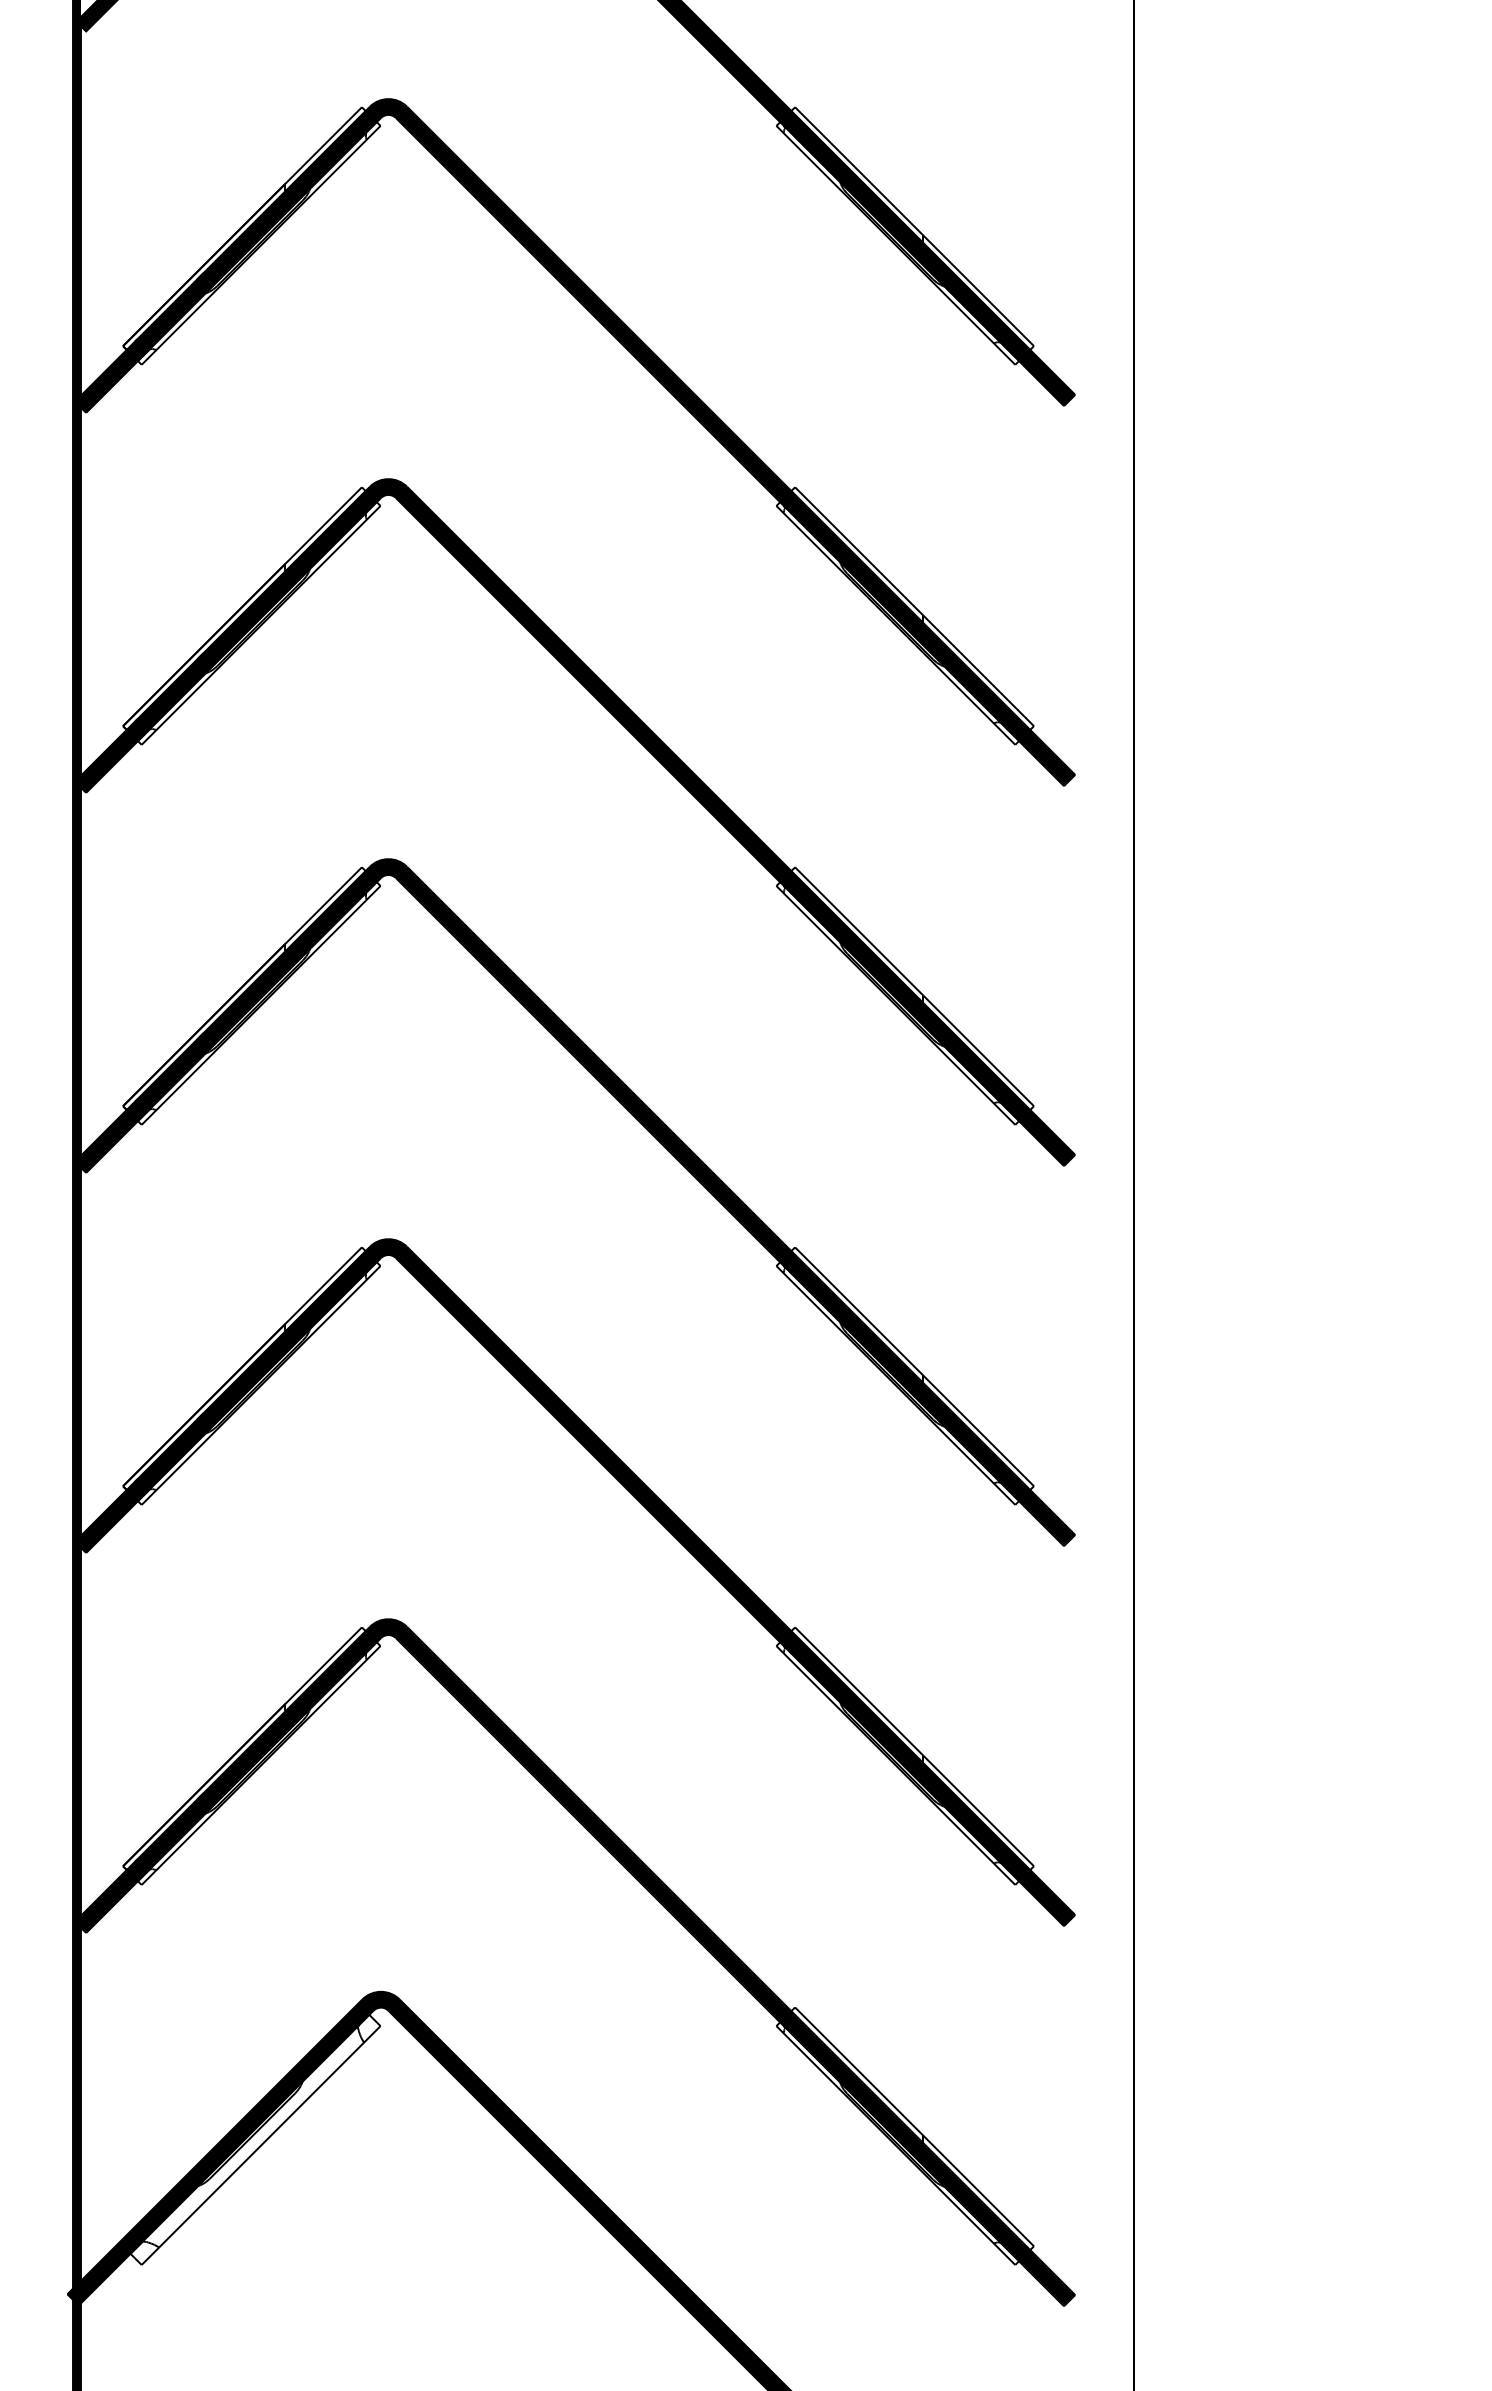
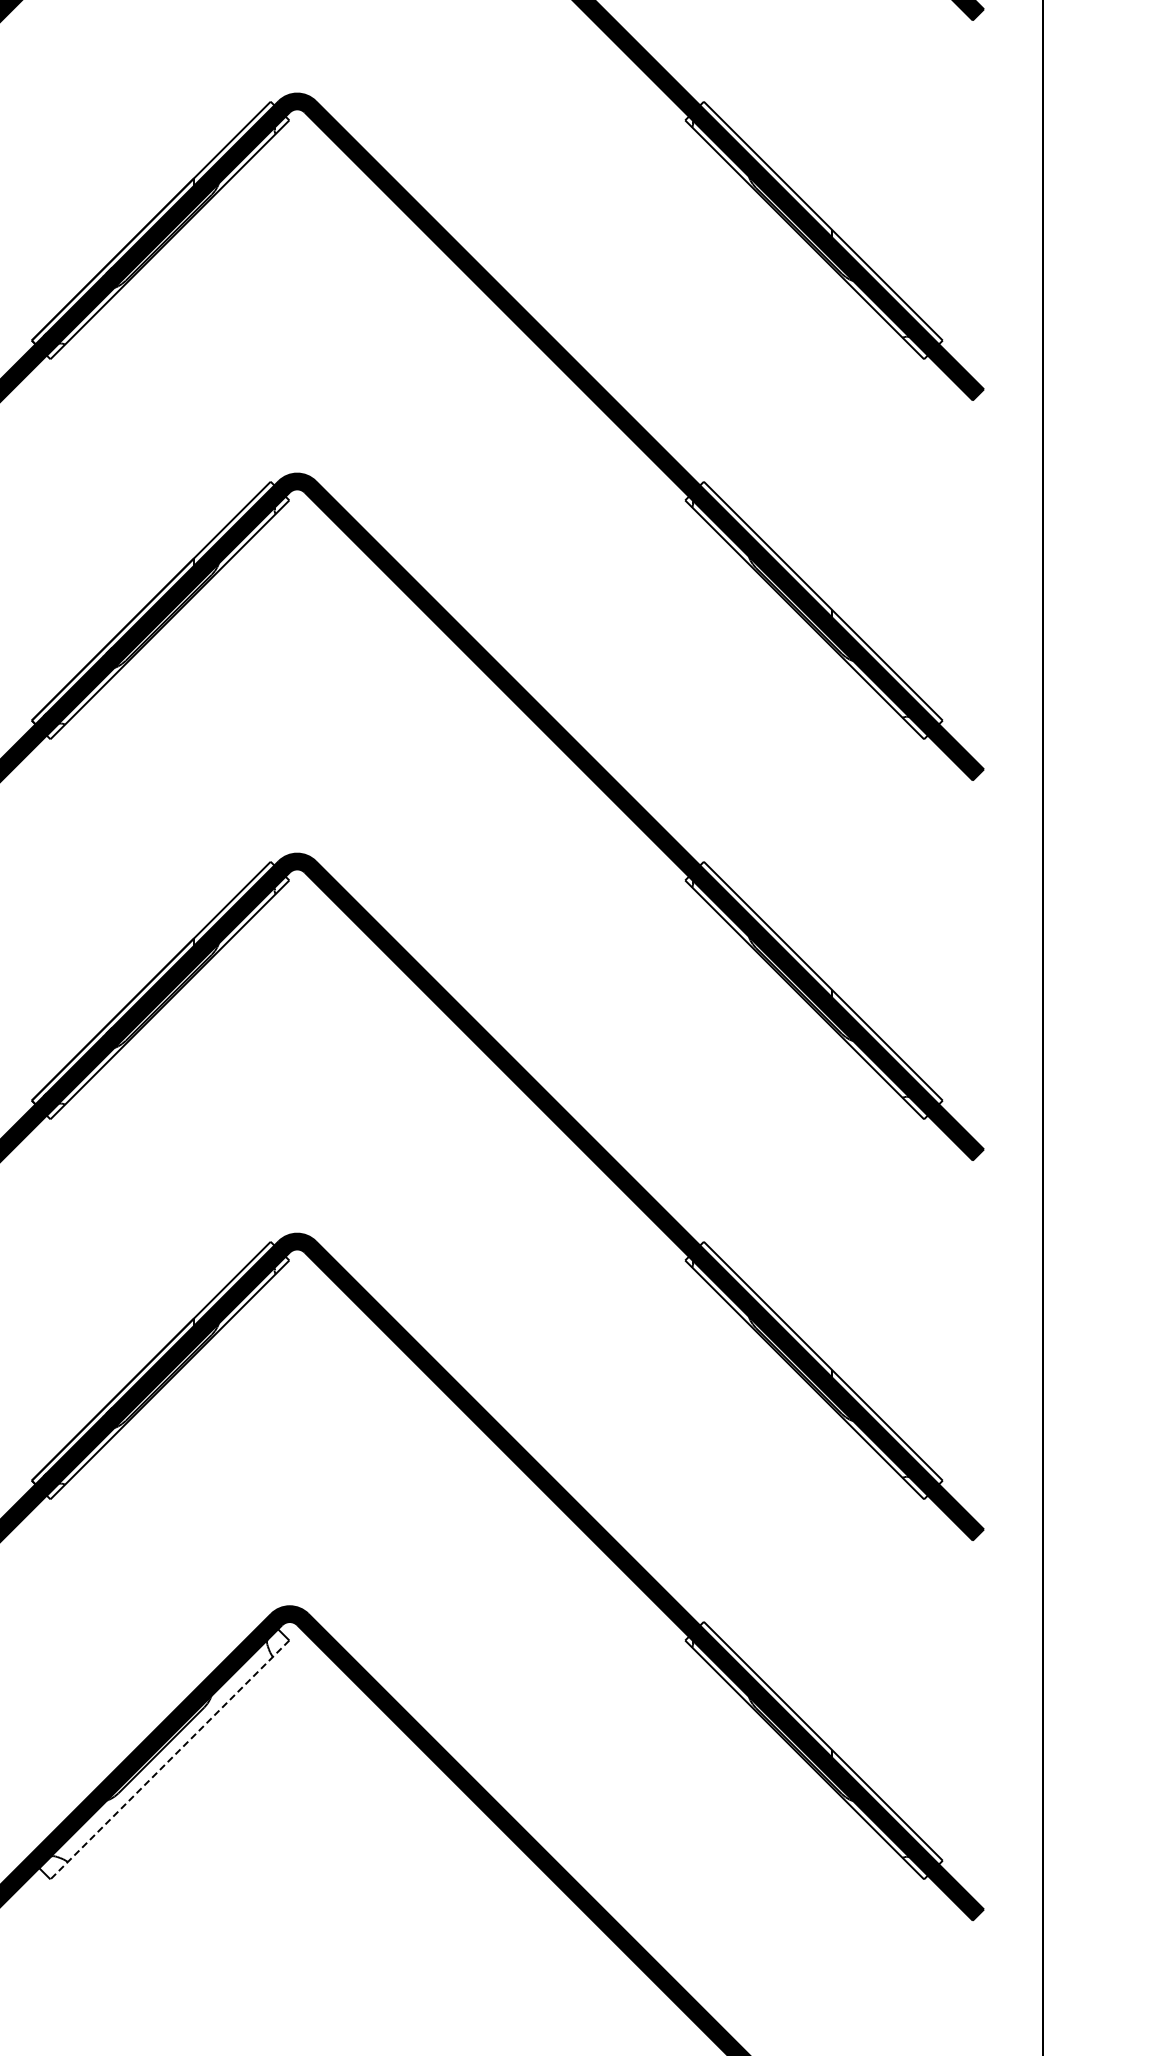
line: (261, 2145) -> (170, 1759), solid -> dashed

